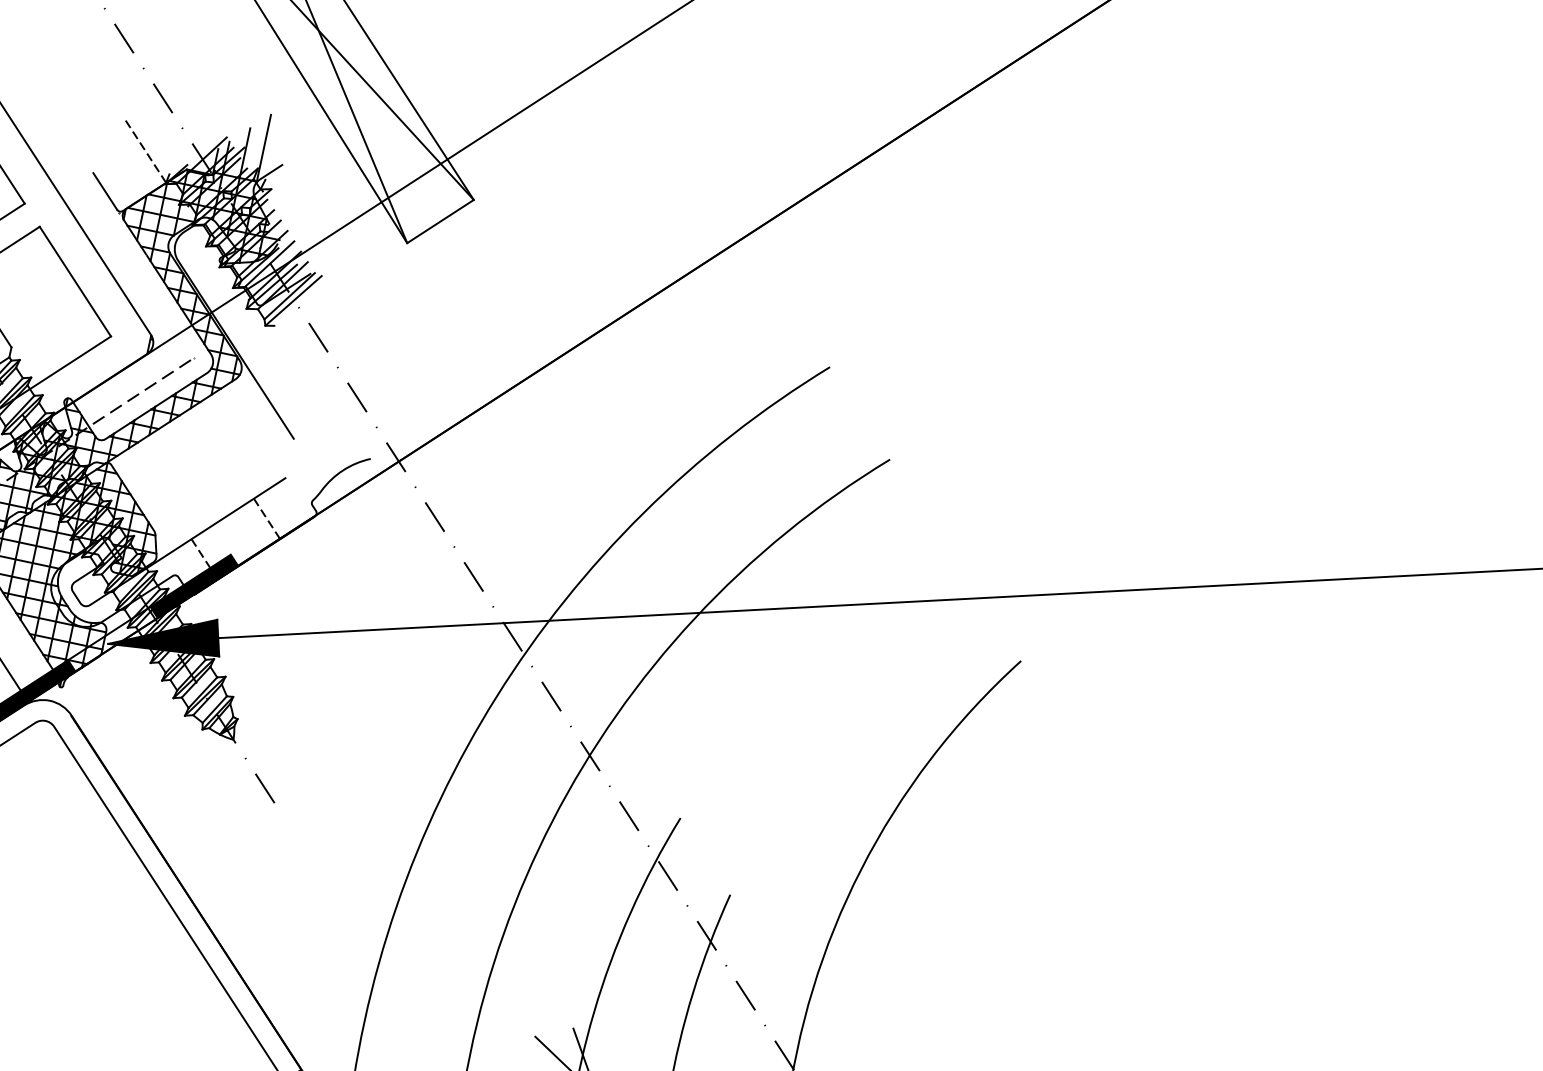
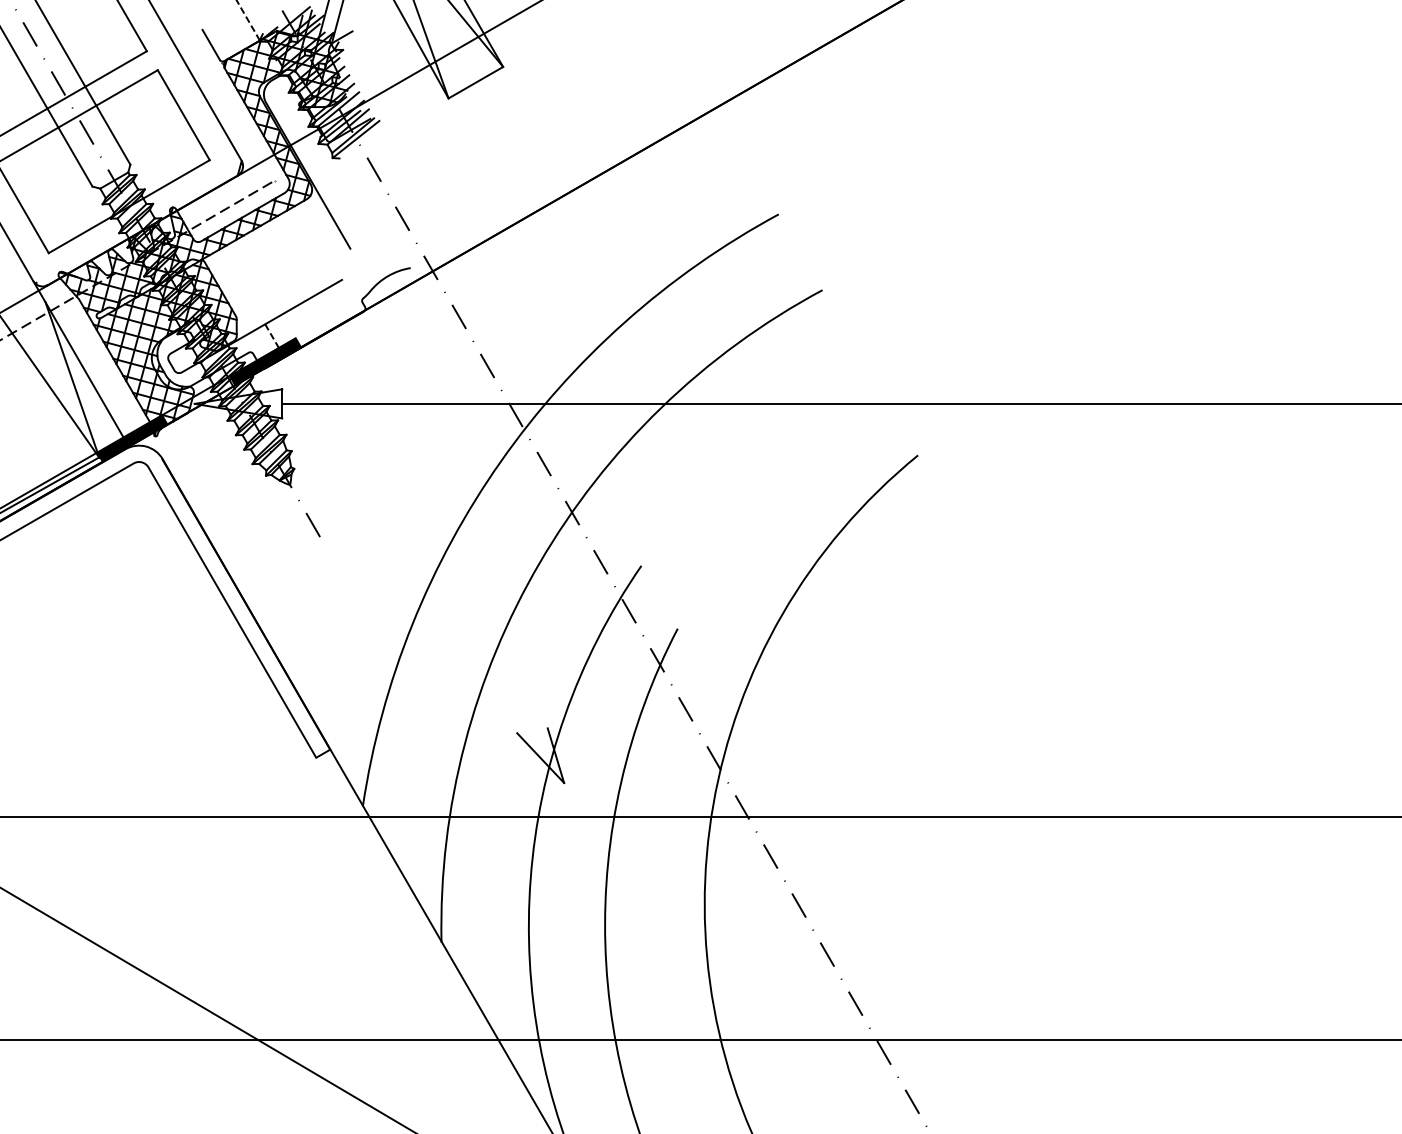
line: (266, 517) -> (325, 310), removed
fill: (163, 640) -> (238, 403), removed

